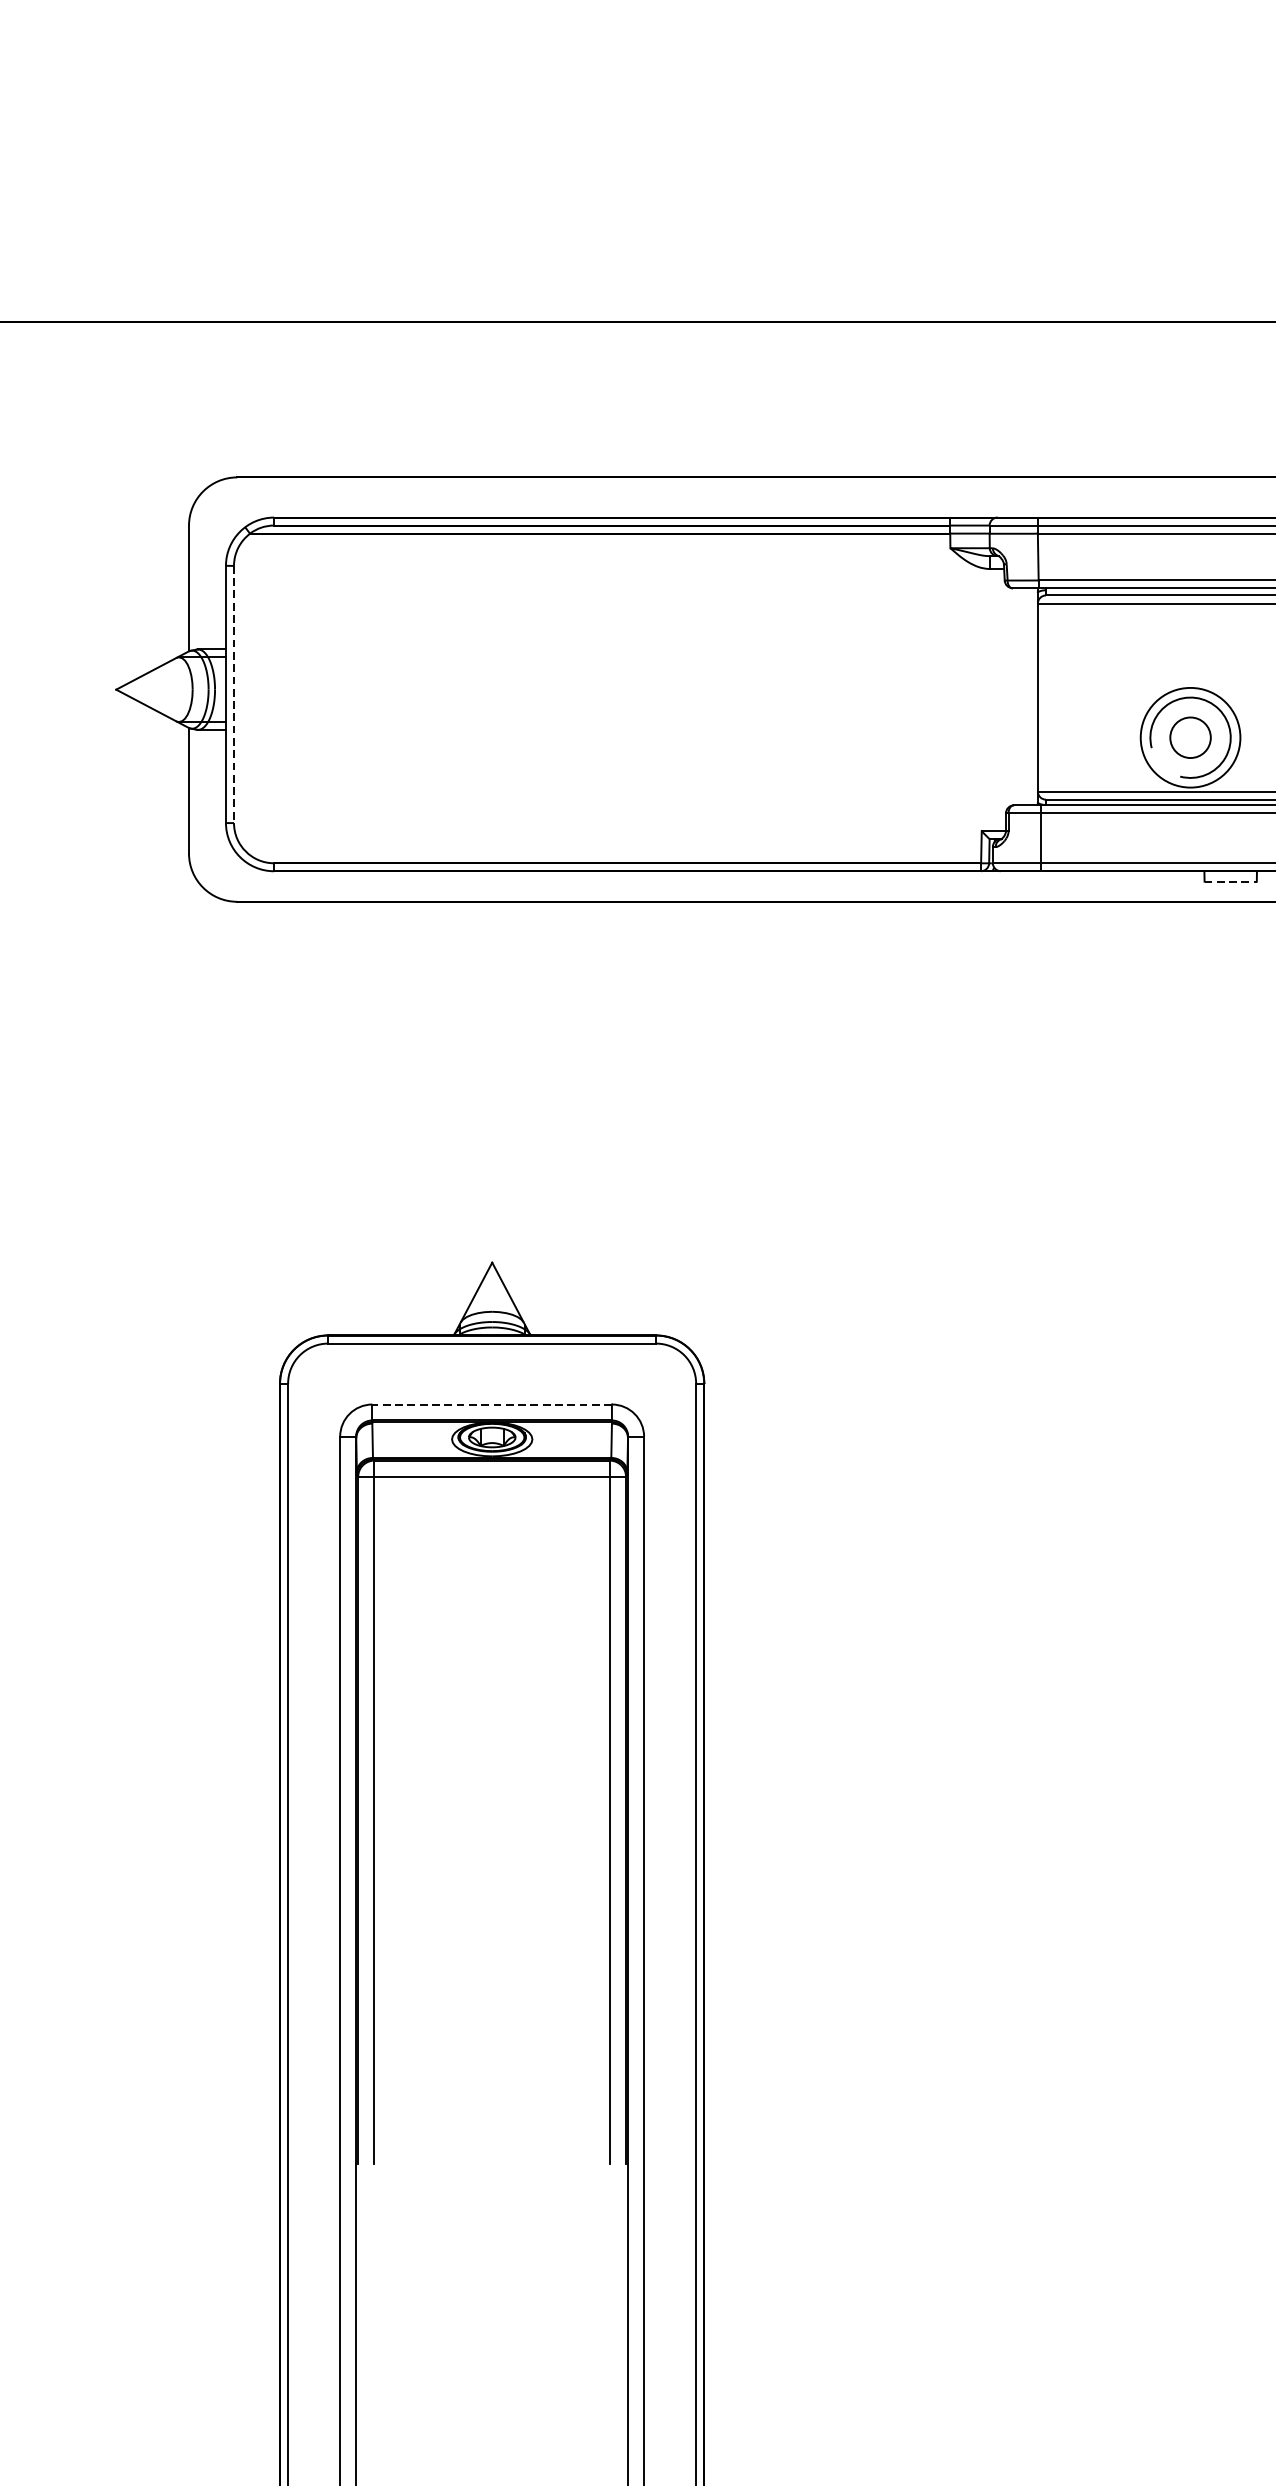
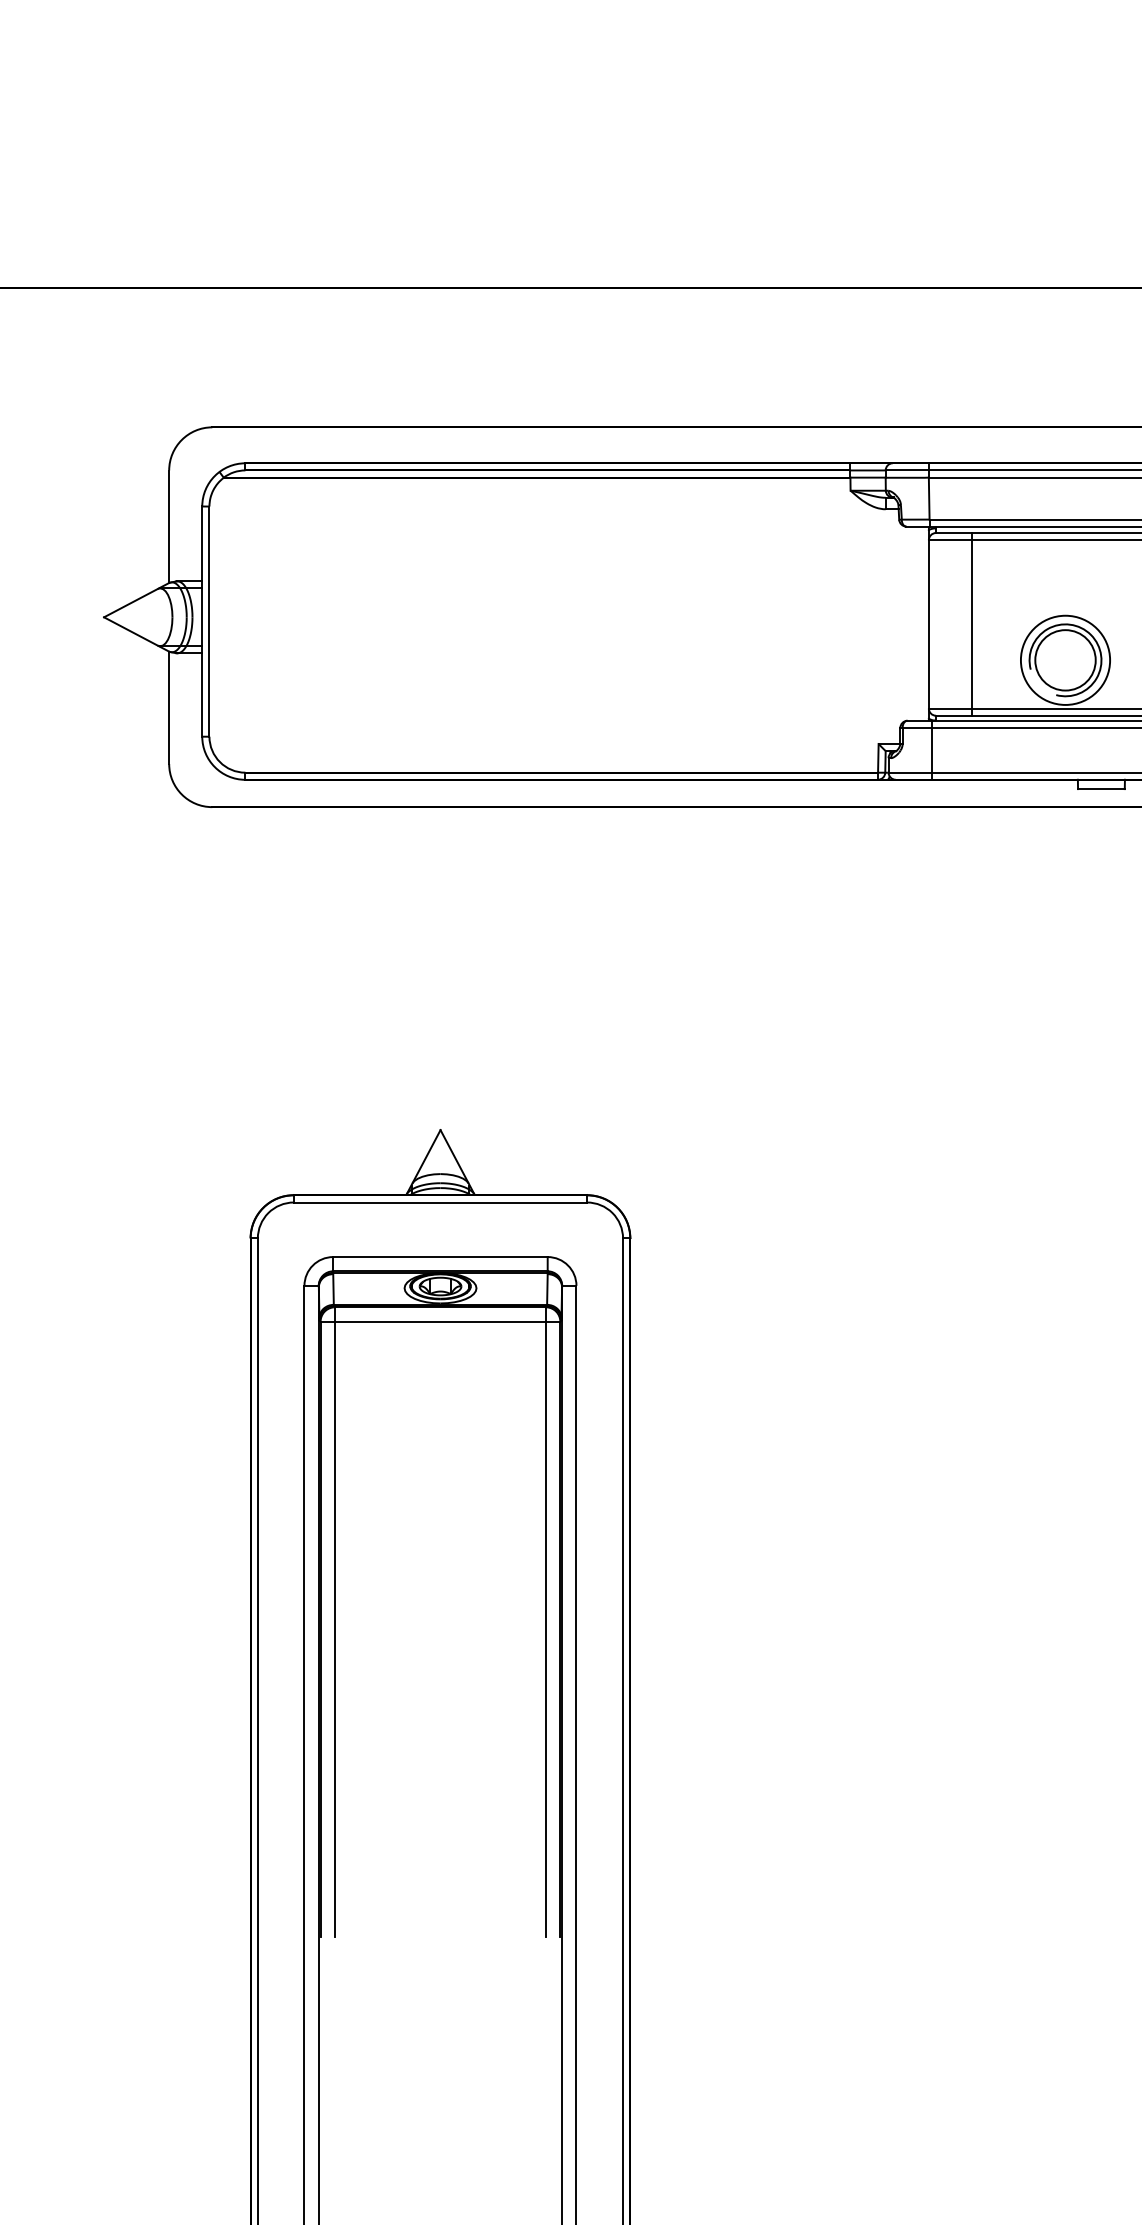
line: (234, 695) -> (209, 622), dashed -> solid
line: (1086, 697) -> (972, 624), added
circle: (1190, 737) -> (1065, 660), size x1.67
line: (1230, 882) -> (1101, 789), dashed -> solid
line: (491, 1405) -> (439, 1257), dashed -> solid

